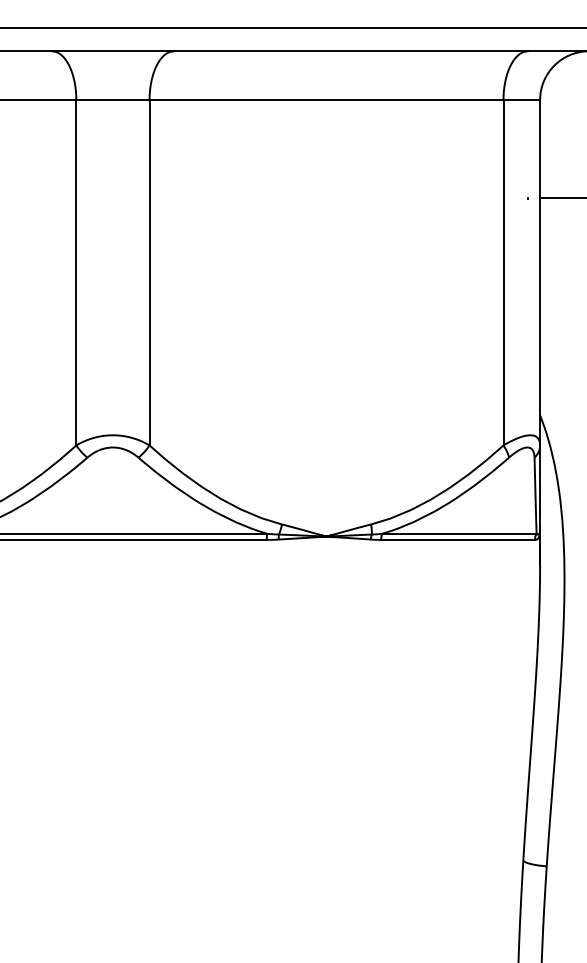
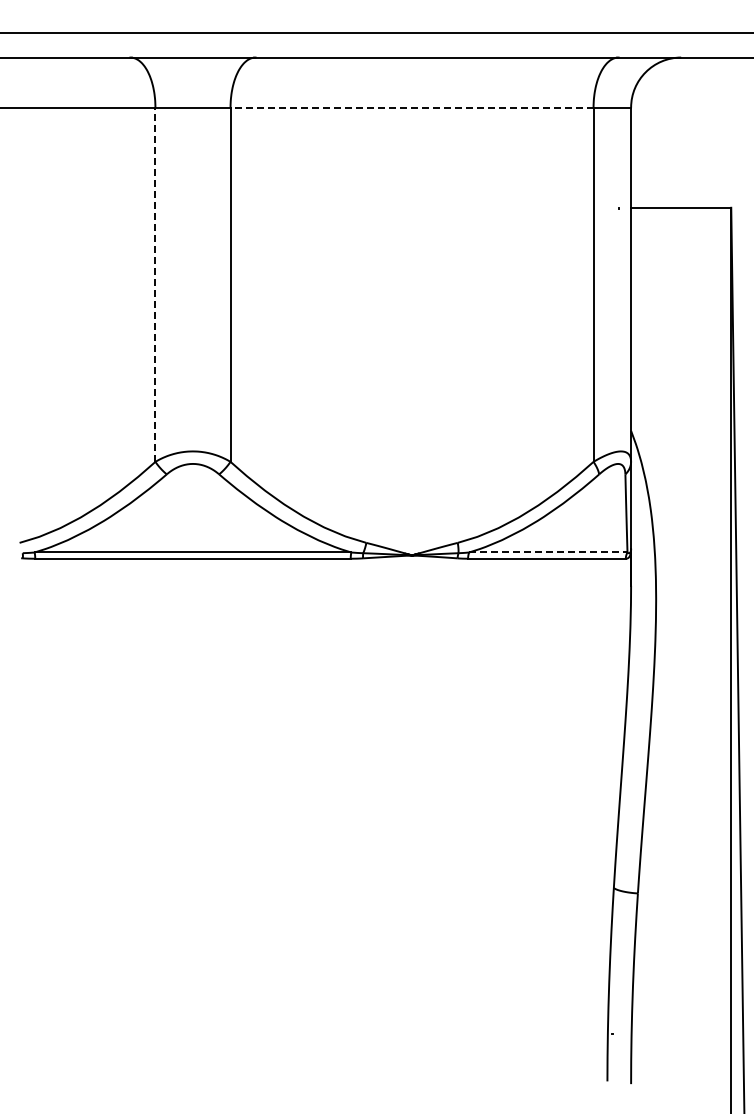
line: (326, 99) -> (412, 107), solid -> dashed
line: (76, 272) -> (155, 284), solid -> dashed
line: (459, 533) -> (548, 552), solid -> dashed

